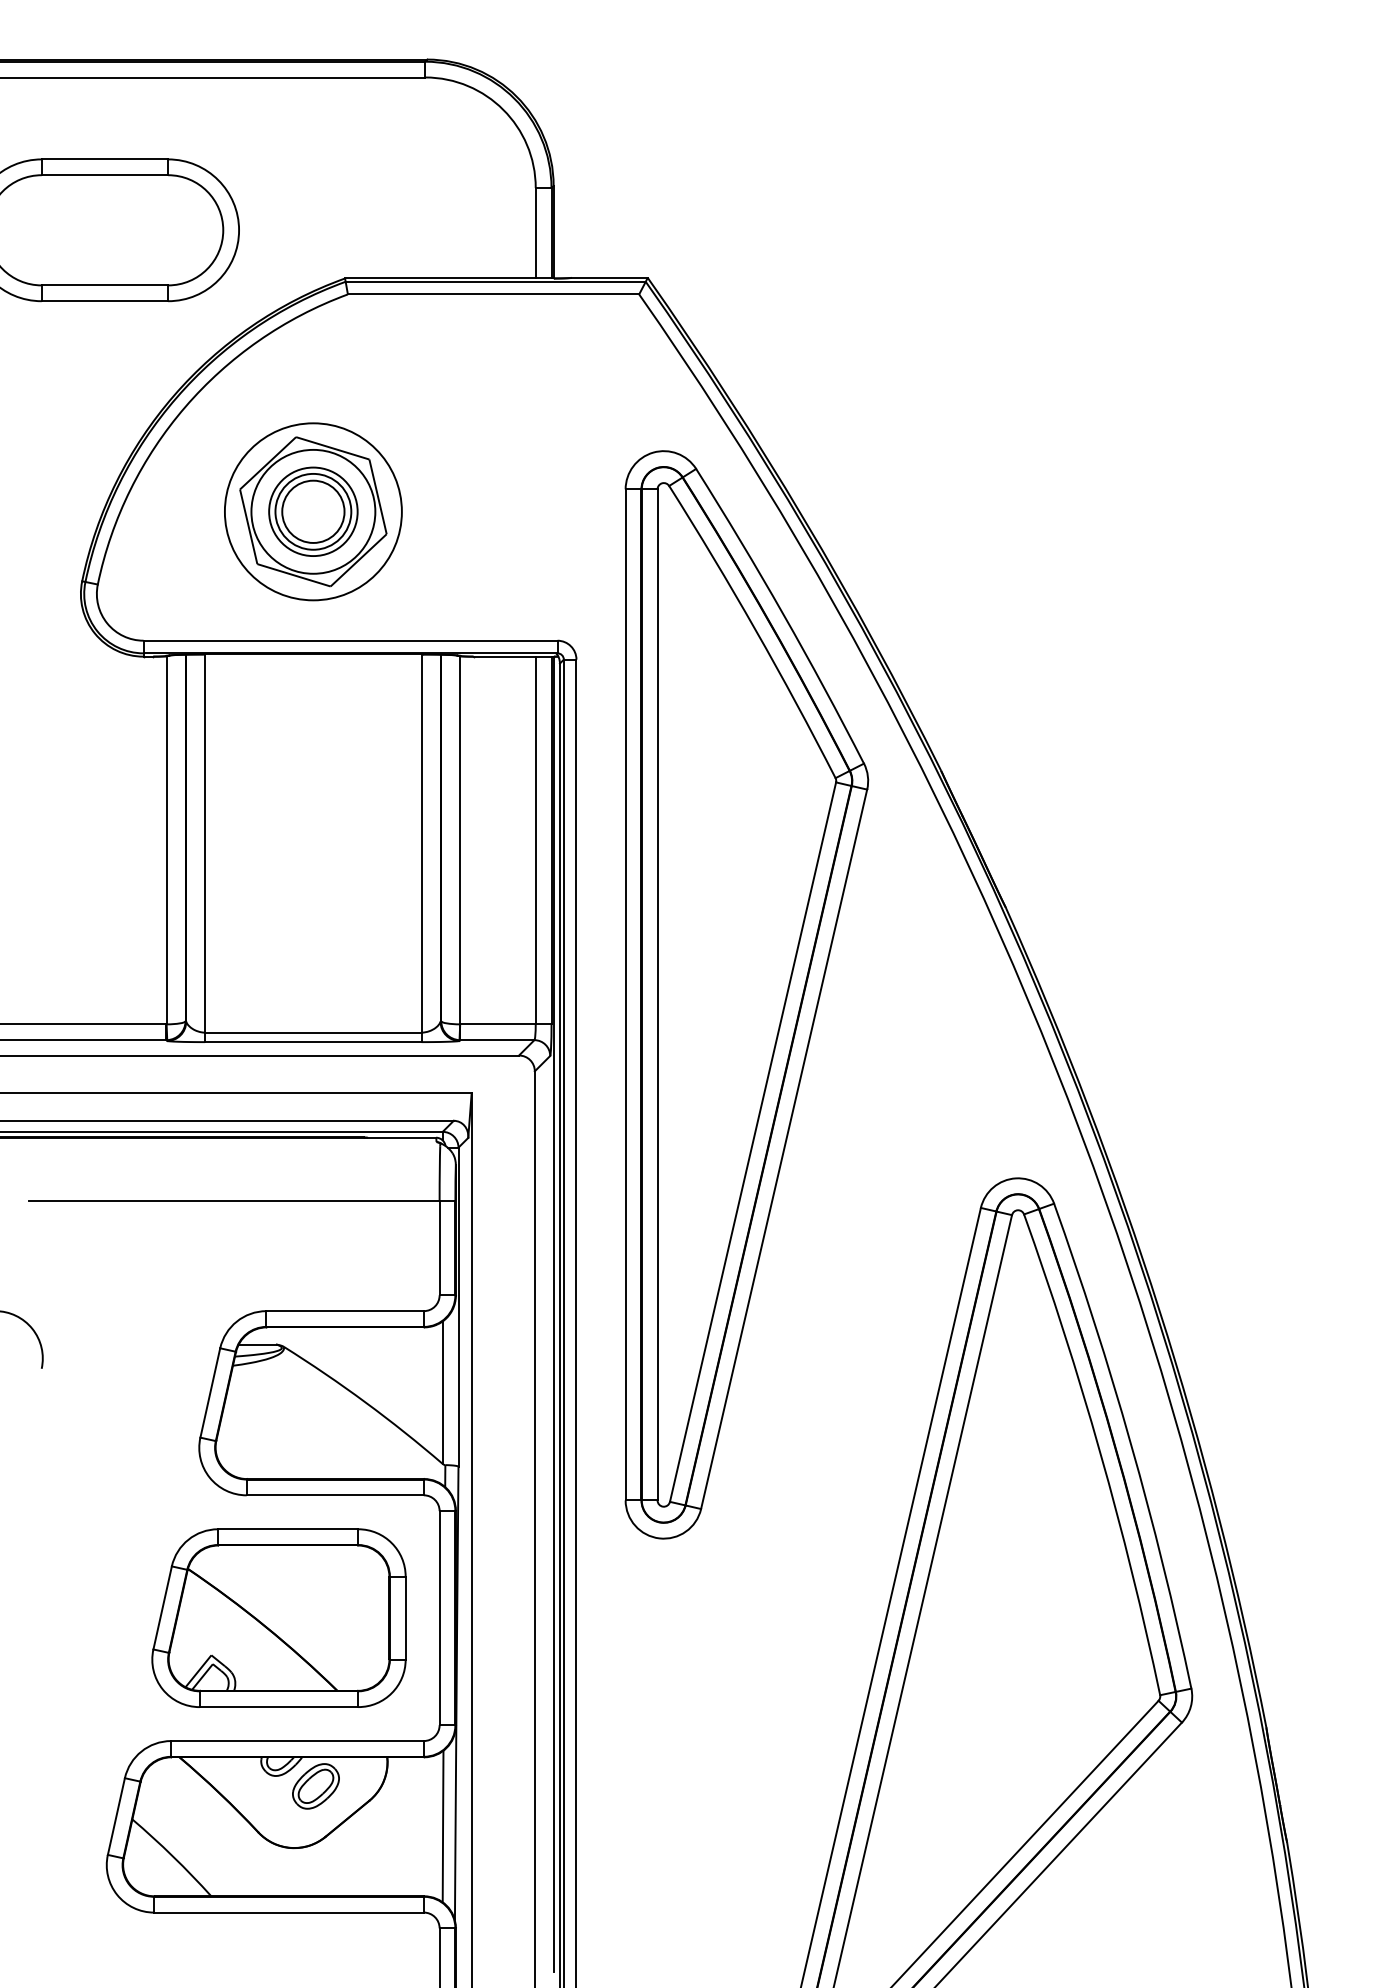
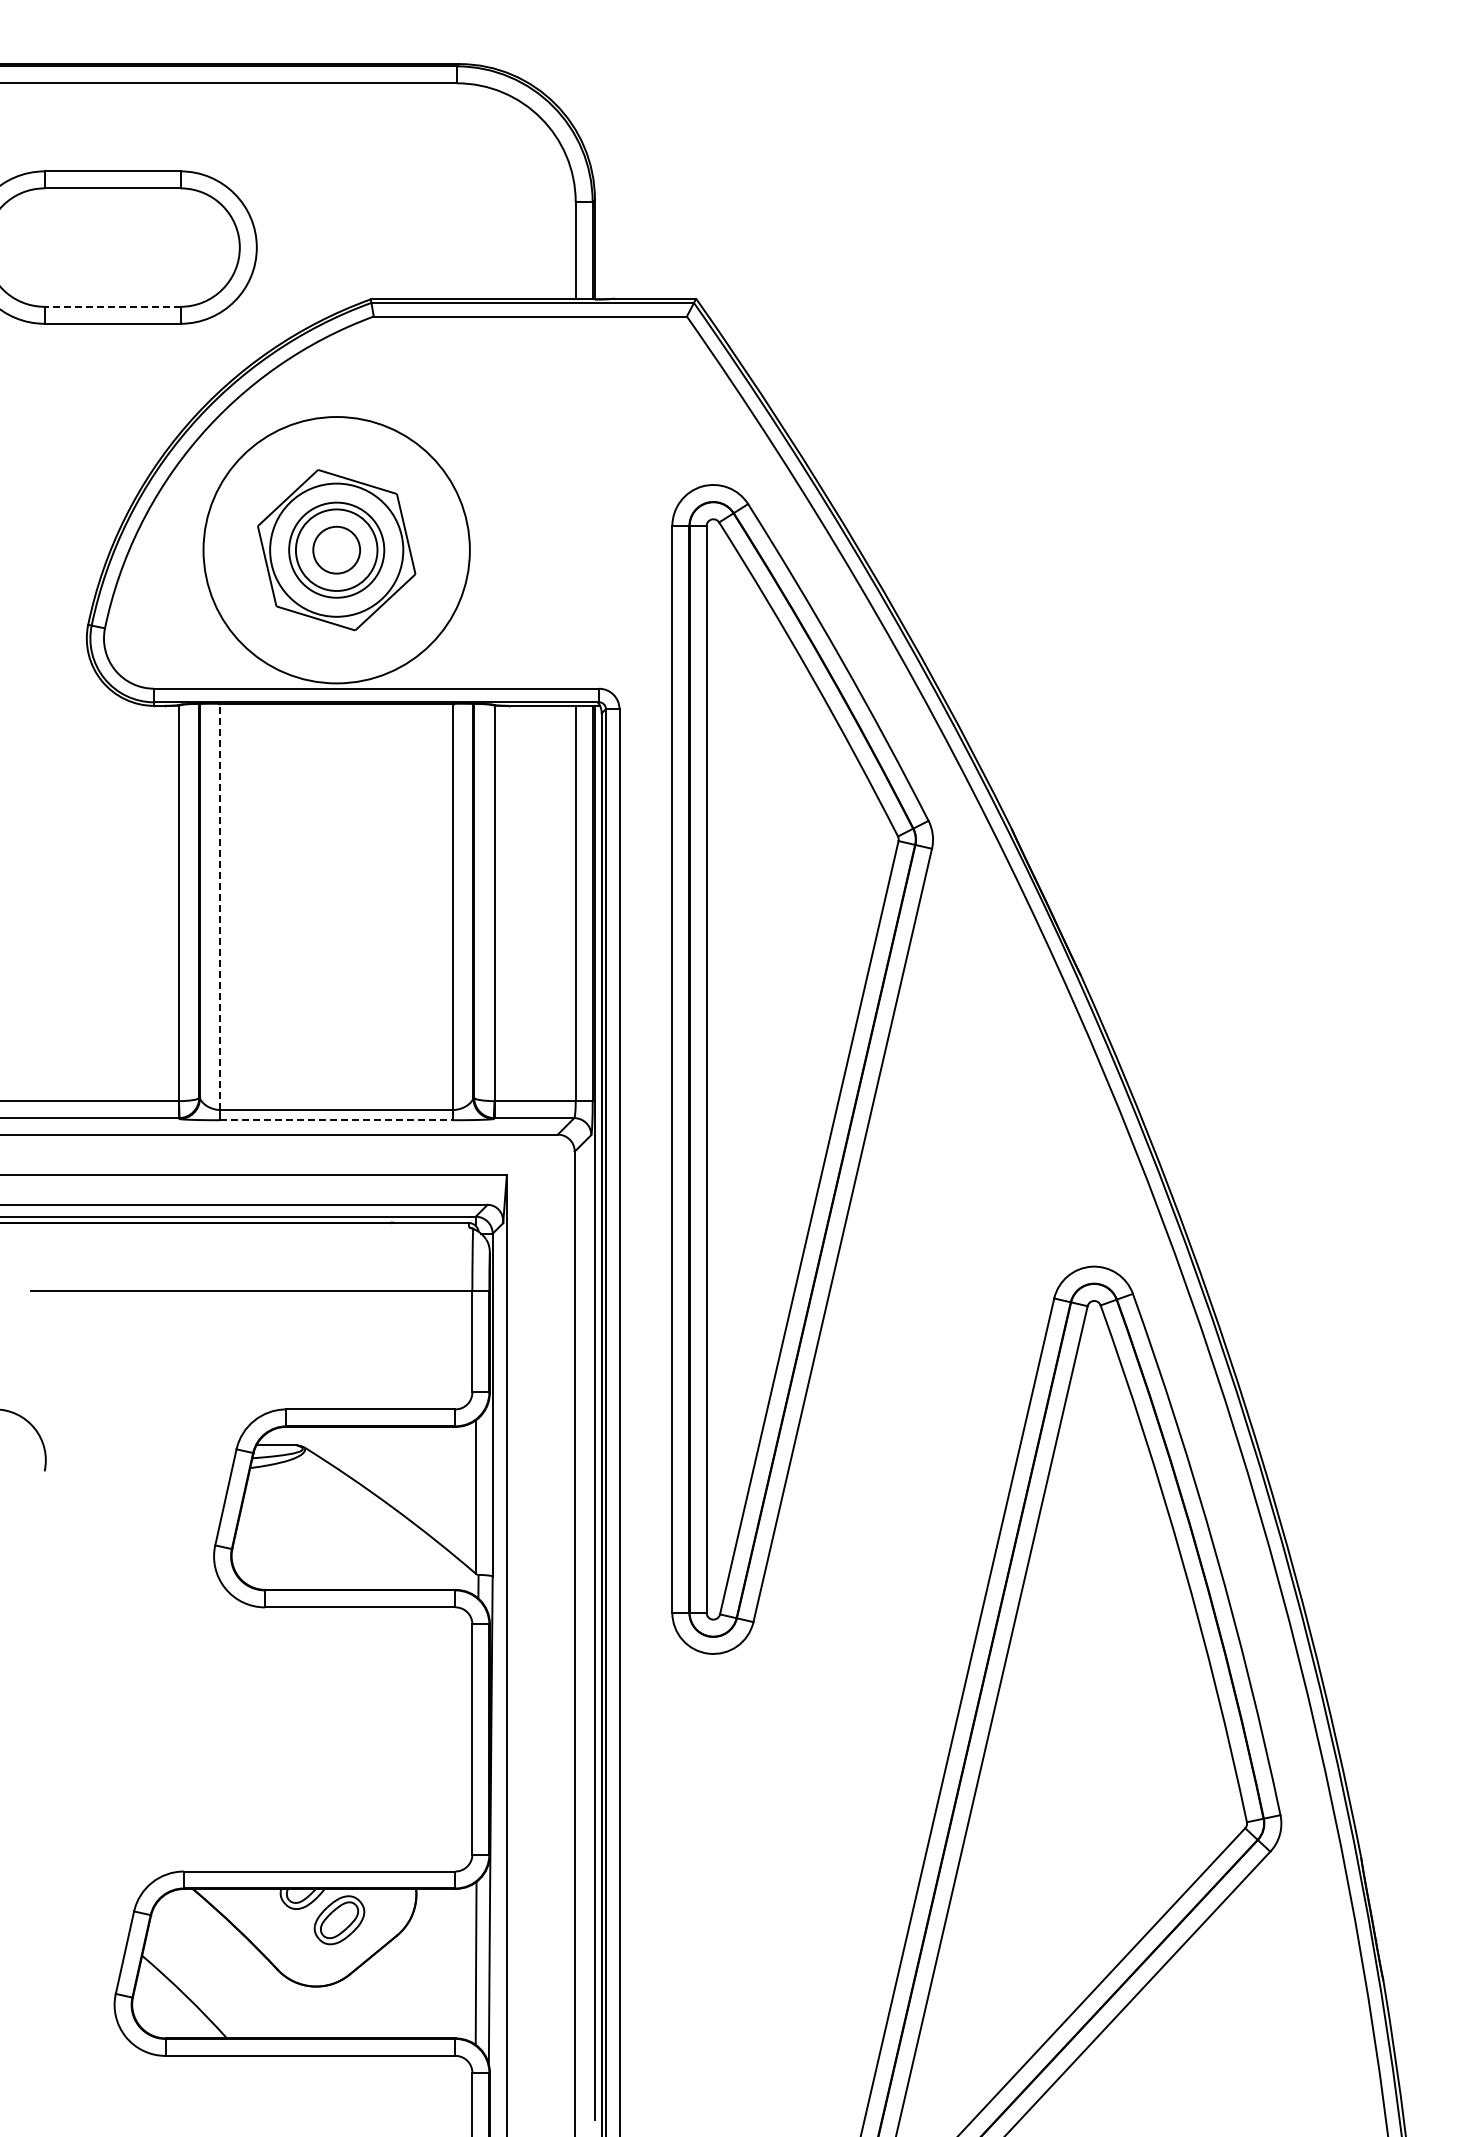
line: (104, 285) -> (112, 306), solid -> dashed
circle: (313, 511) -> (336, 549), size x0.7
circle: (313, 512) -> (336, 550), size x1.4
line: (205, 843) -> (220, 906), solid -> dashed
line: (314, 1042) -> (337, 1120), solid -> dashed
part: (278, 1618) -> (299, 1739), removed

